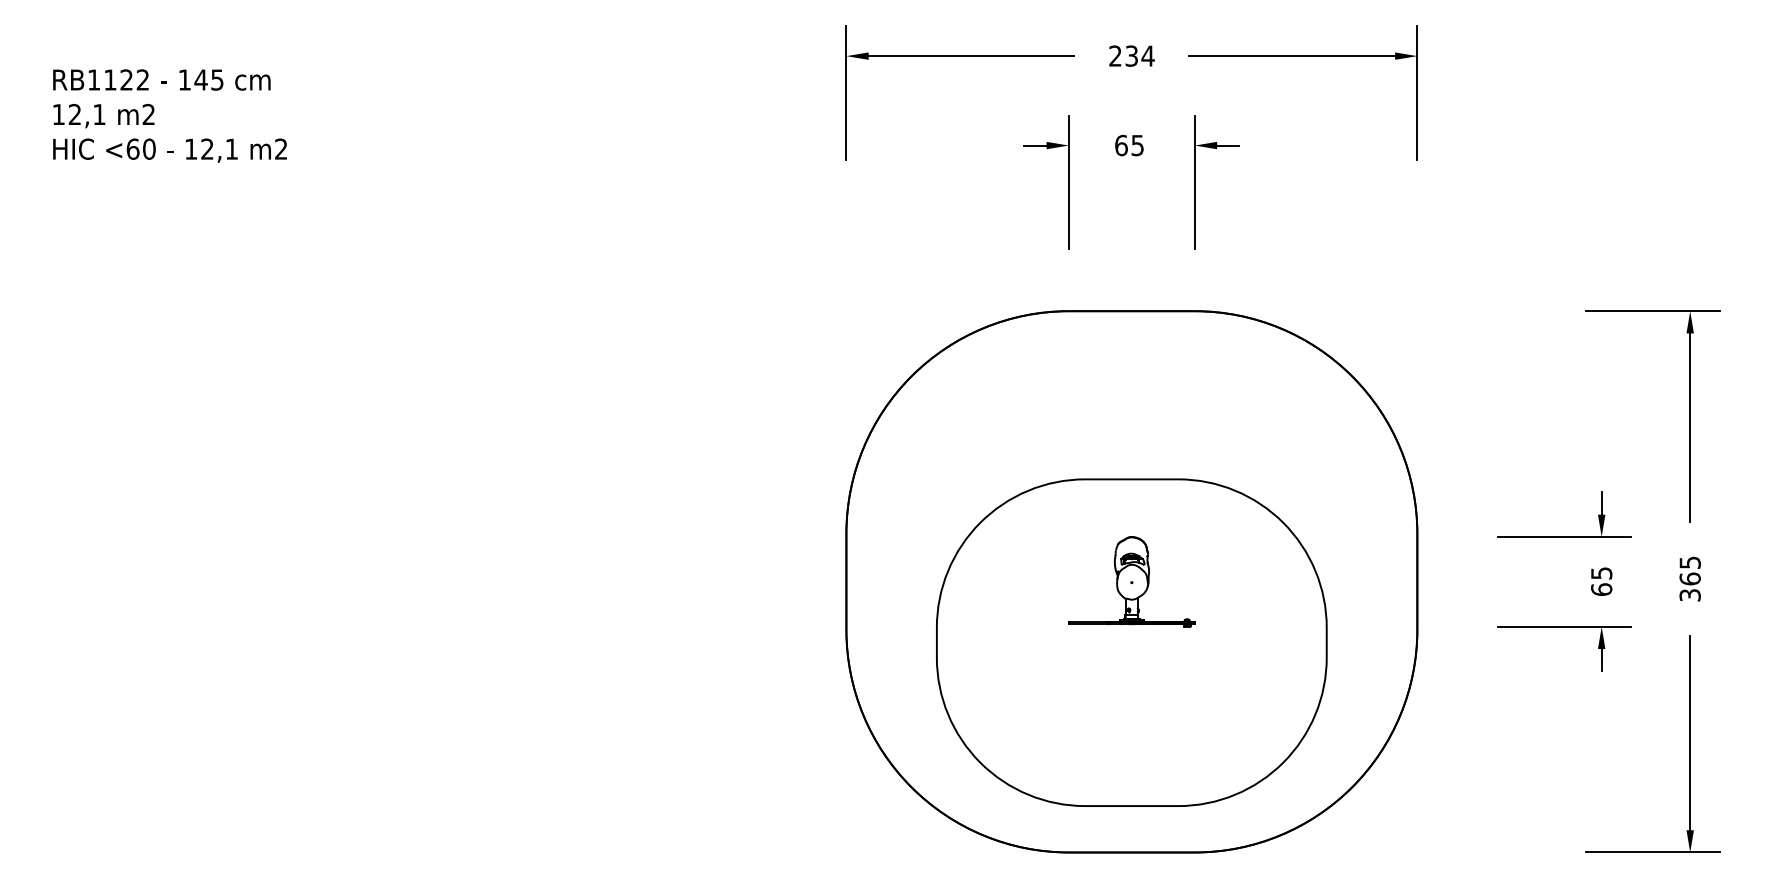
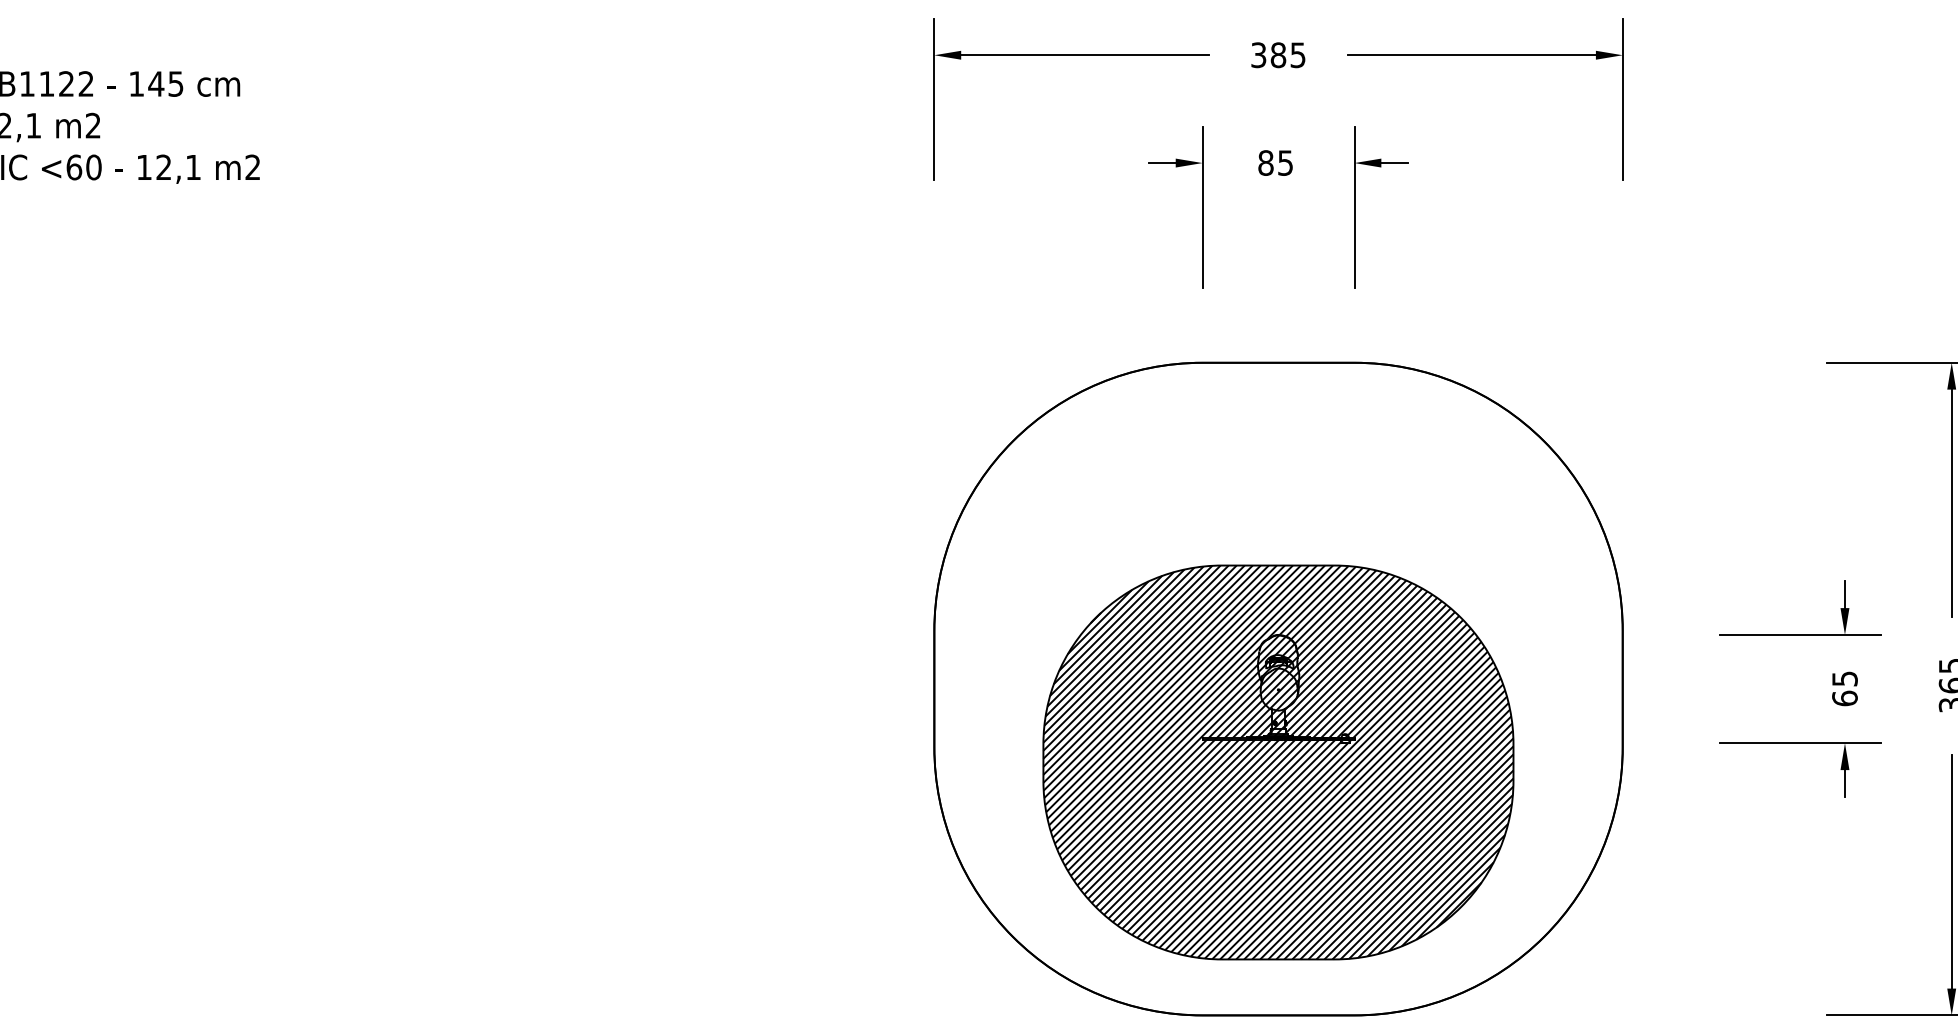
text: (1131, 55) -> (1278, 54), 234 -> 385
text: (1121, 145) -> (1266, 162), 65 -> 85
hatch: (1131, 642) -> (1278, 762), added

